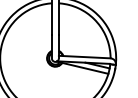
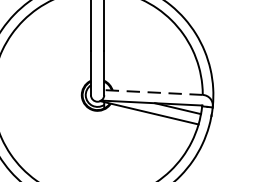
line: (84, 57) -> (153, 93), solid -> dashed

